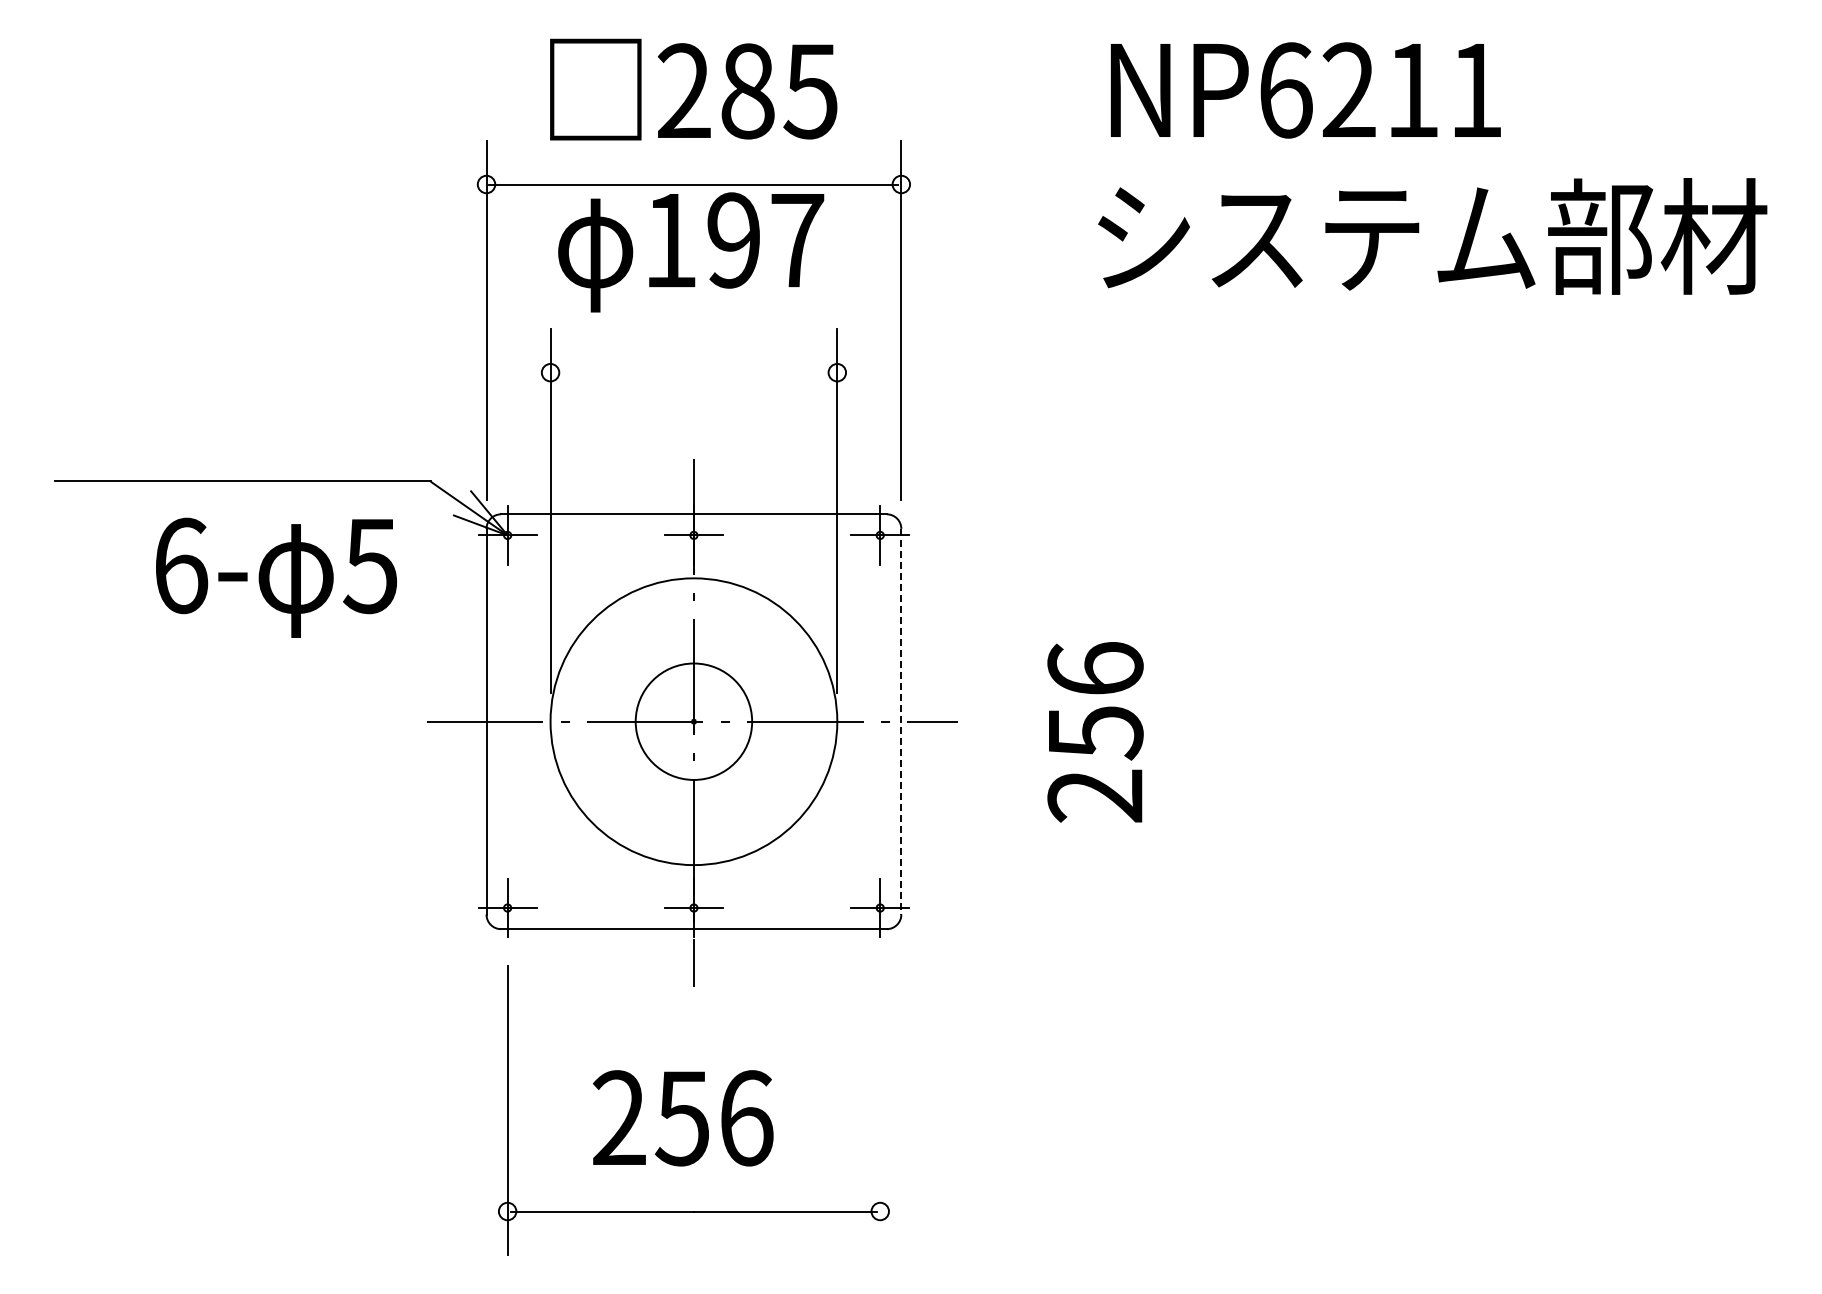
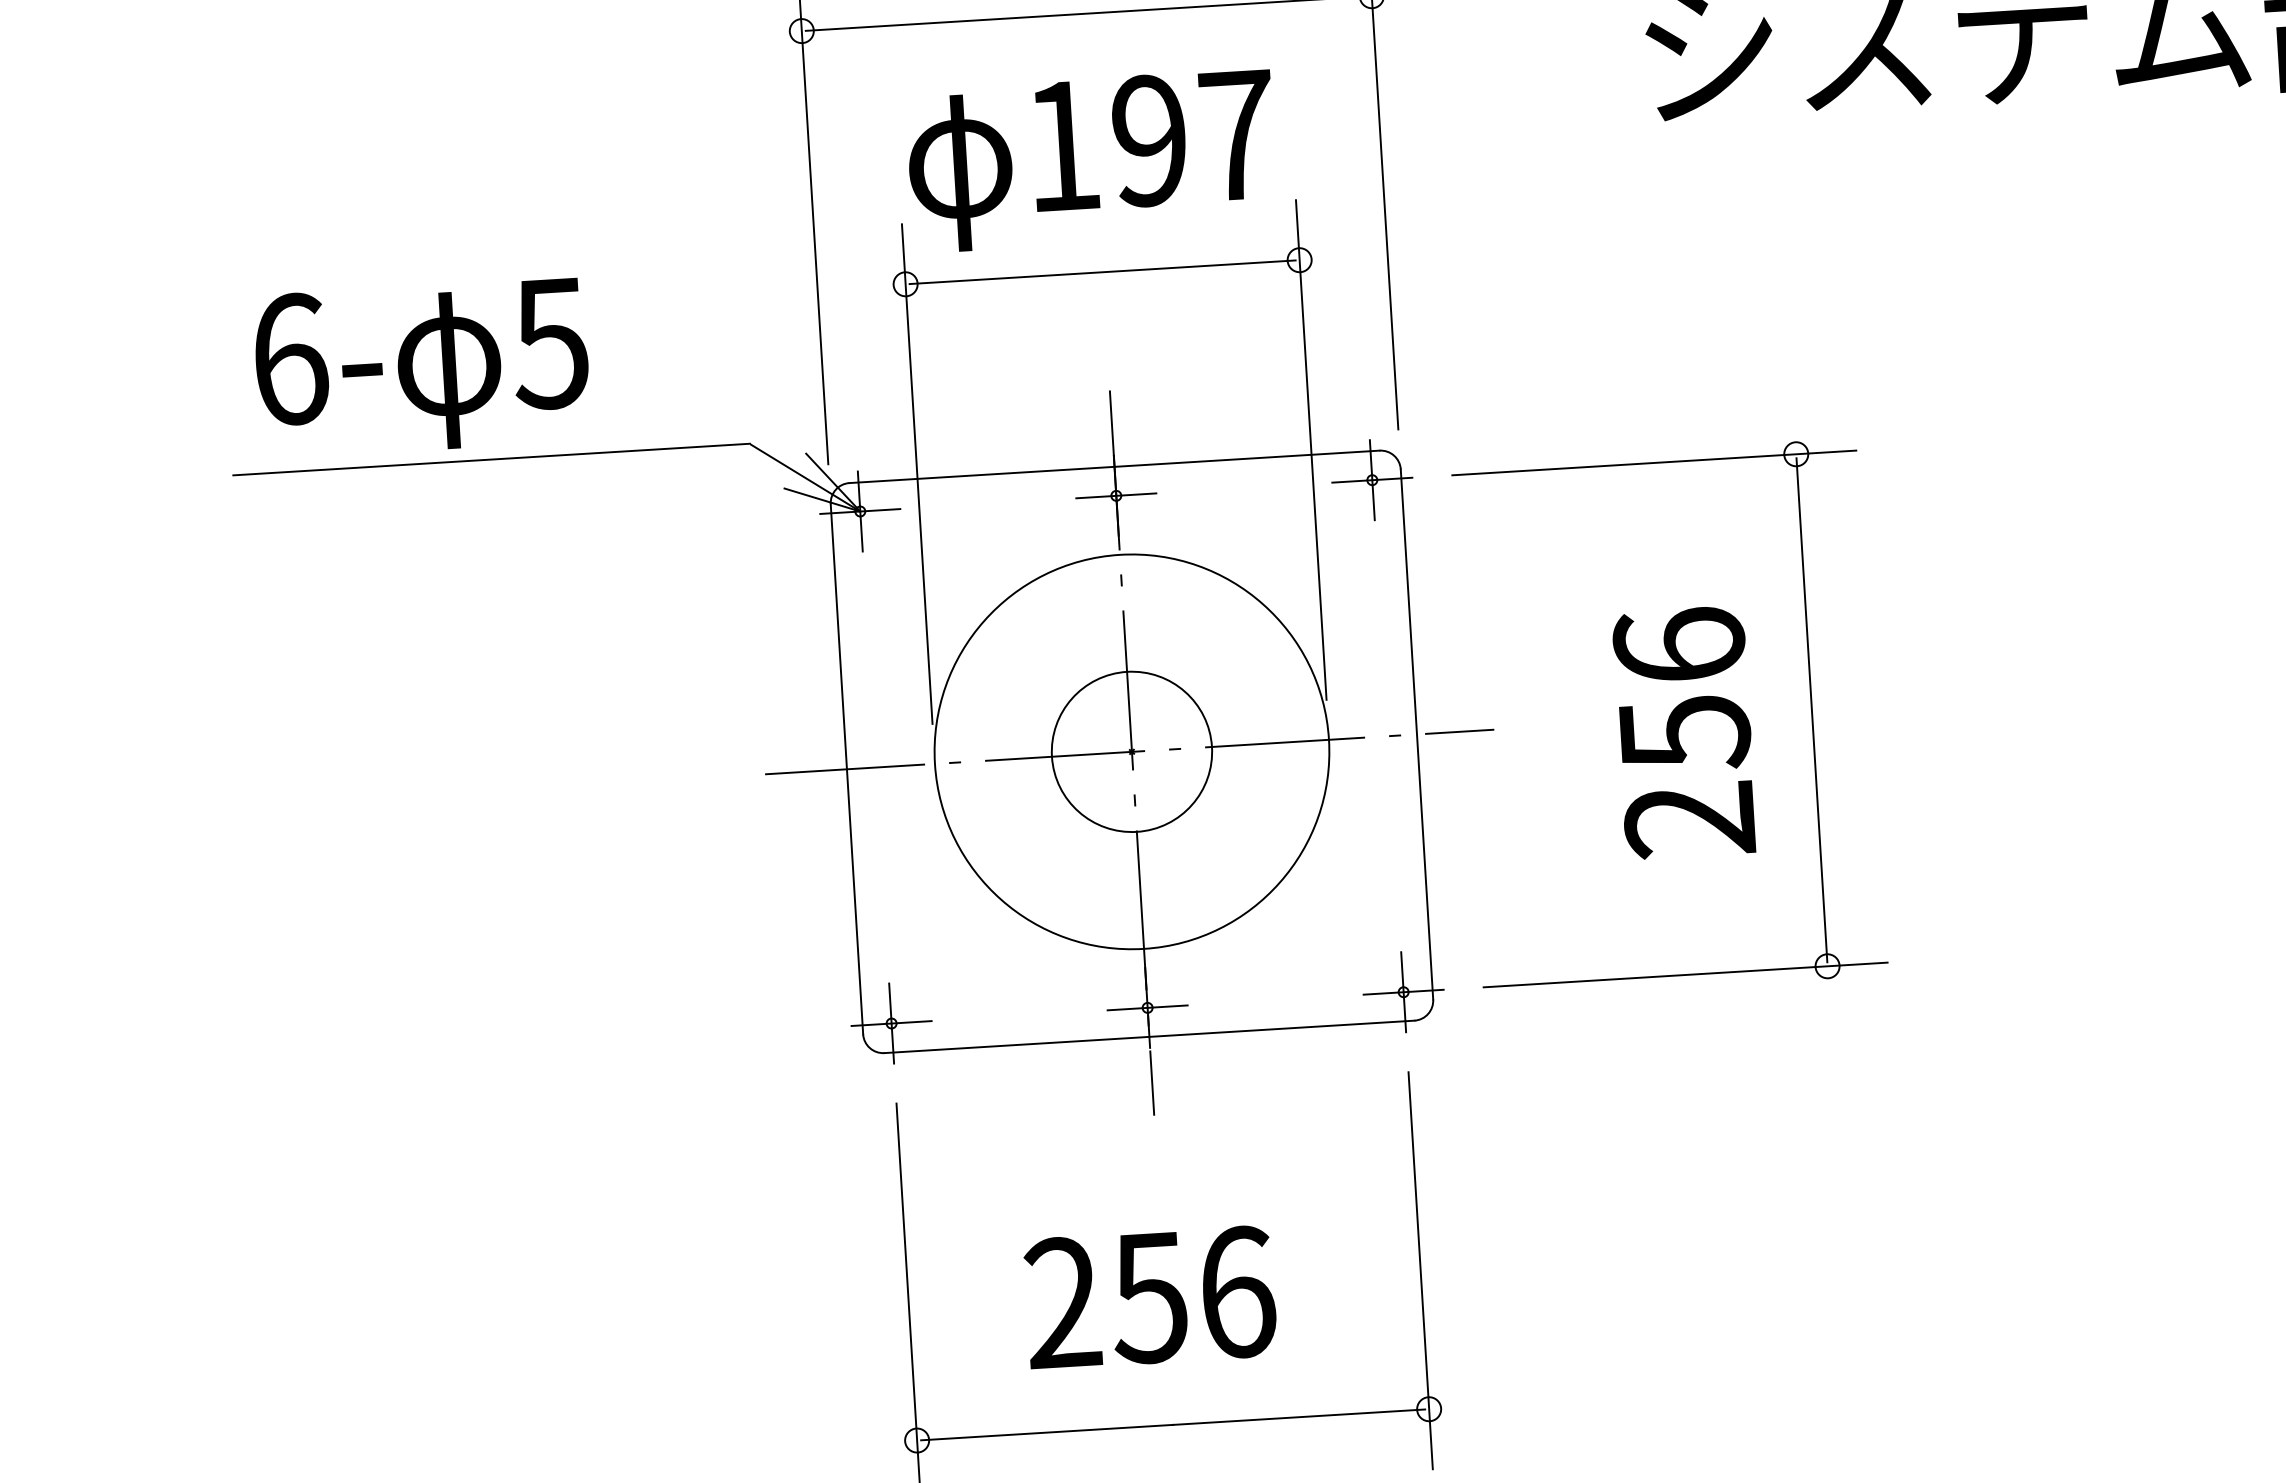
text: (691, 252) -> (1092, 160), moved
line: (693, 372) -> (1102, 272), added
text: (276, 577) -> (422, 367), moved
line: (901, 721) -> (1417, 734), dashed -> solid
part: (1188, 721) -> (1811, 709), added
line: (880, 1110) -> (1421, 1270), added

